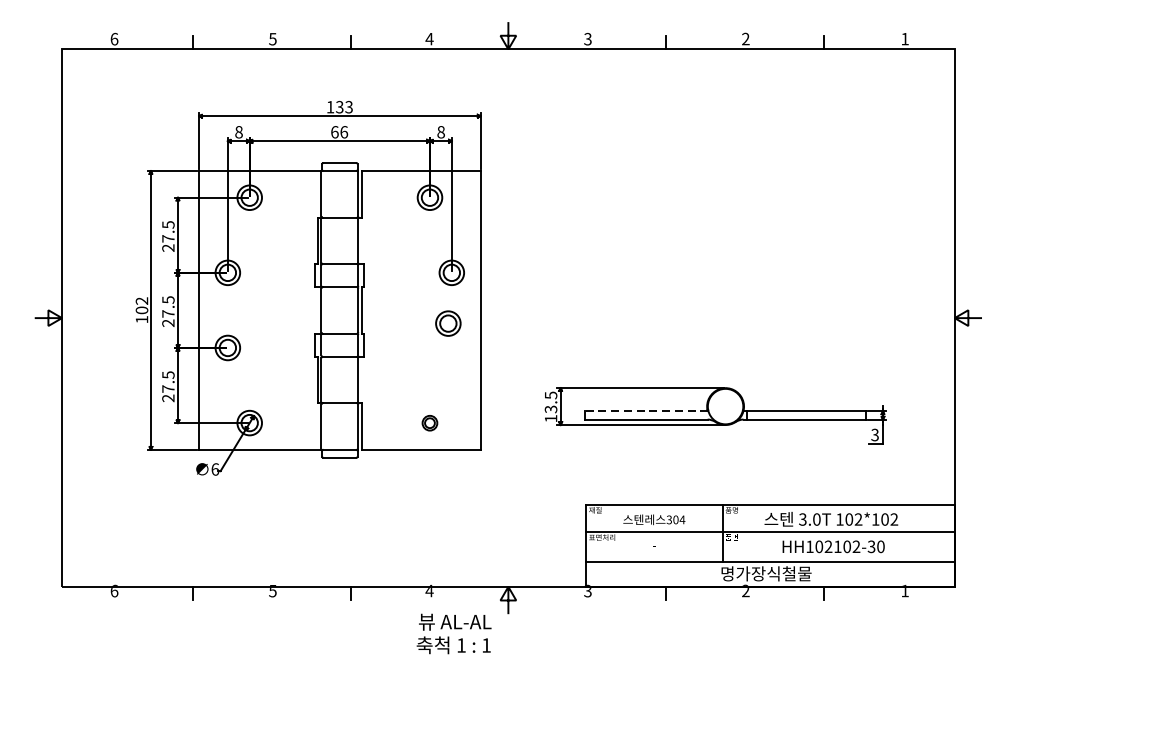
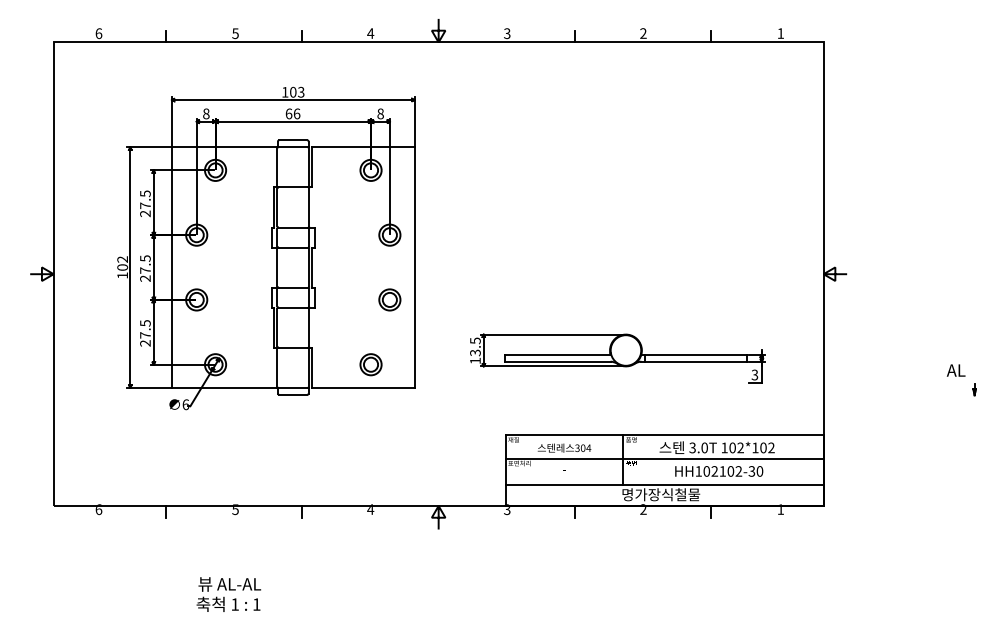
text: (340, 107) -> (293, 92), 133 -> 103
part: (447, 323) -> (389, 299), moved
line: (646, 411) -> (557, 354), dashed -> solid
part: (429, 422) -> (370, 364), size x1.67
part: (1114, 441) -> (961, 380), added
text: (453, 633) -> (228, 594), moved

